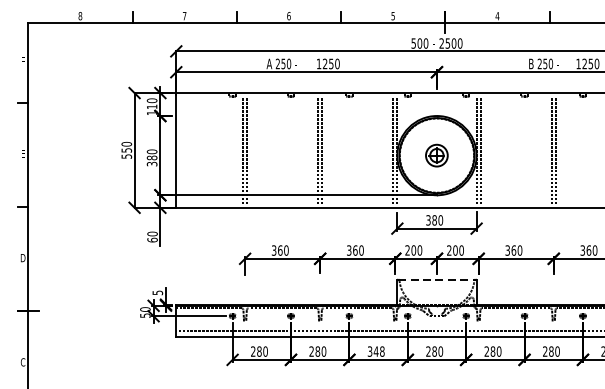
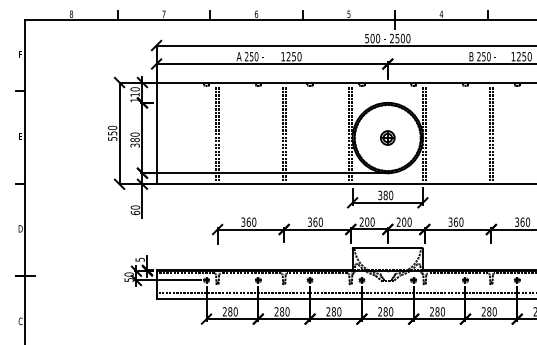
part: (436, 155) -> (387, 137), size x0.71
line: (437, 280) -> (388, 248), dashed -> solid
text: (375, 351) -> (333, 311), 348 -> 280

